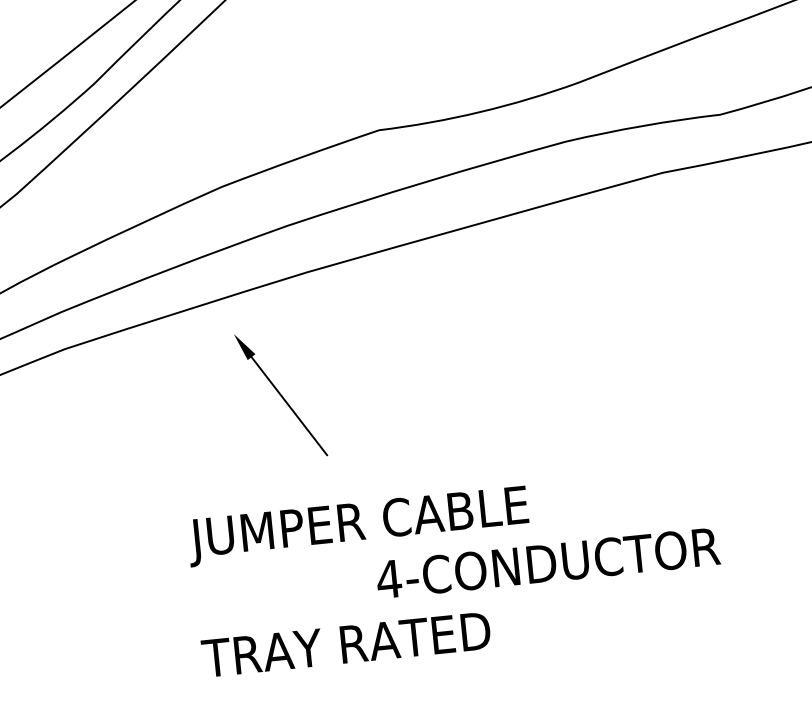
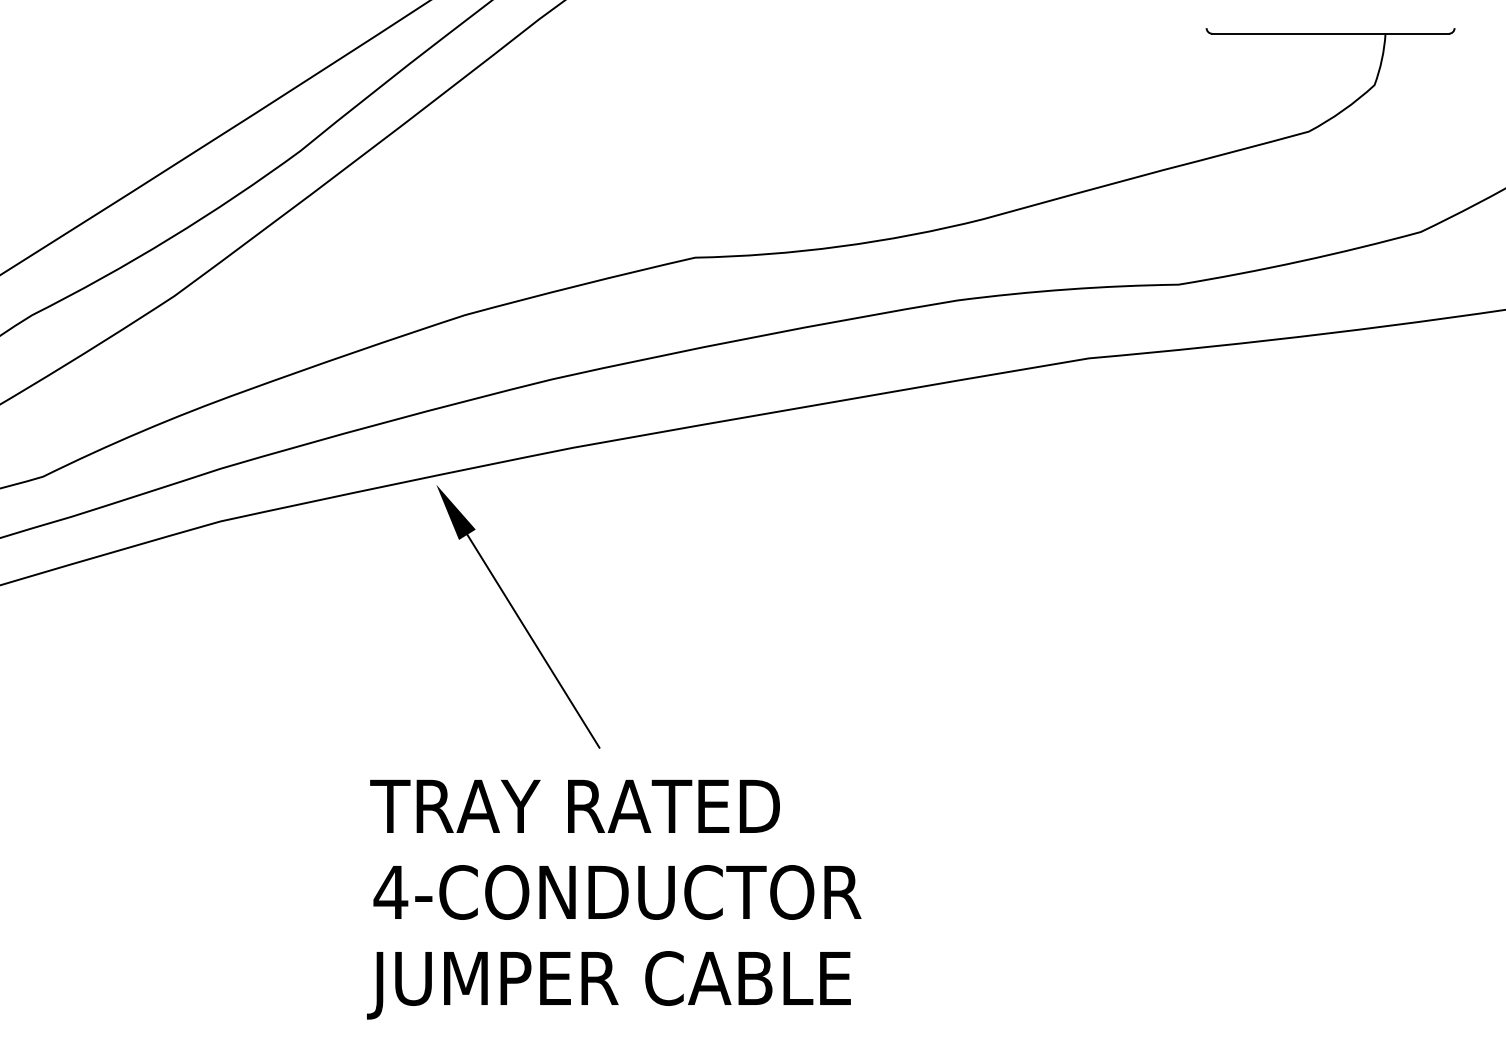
part: (280, 394) -> (518, 616), size x1.43
text: (357, 526) -> (608, 813), JUMPER CABLE -> TRAY RATED
text: (548, 563) -> (617, 892), moved
text: (370, 647) -> (608, 985), TRAY RATED -> JUMPER CABLE

